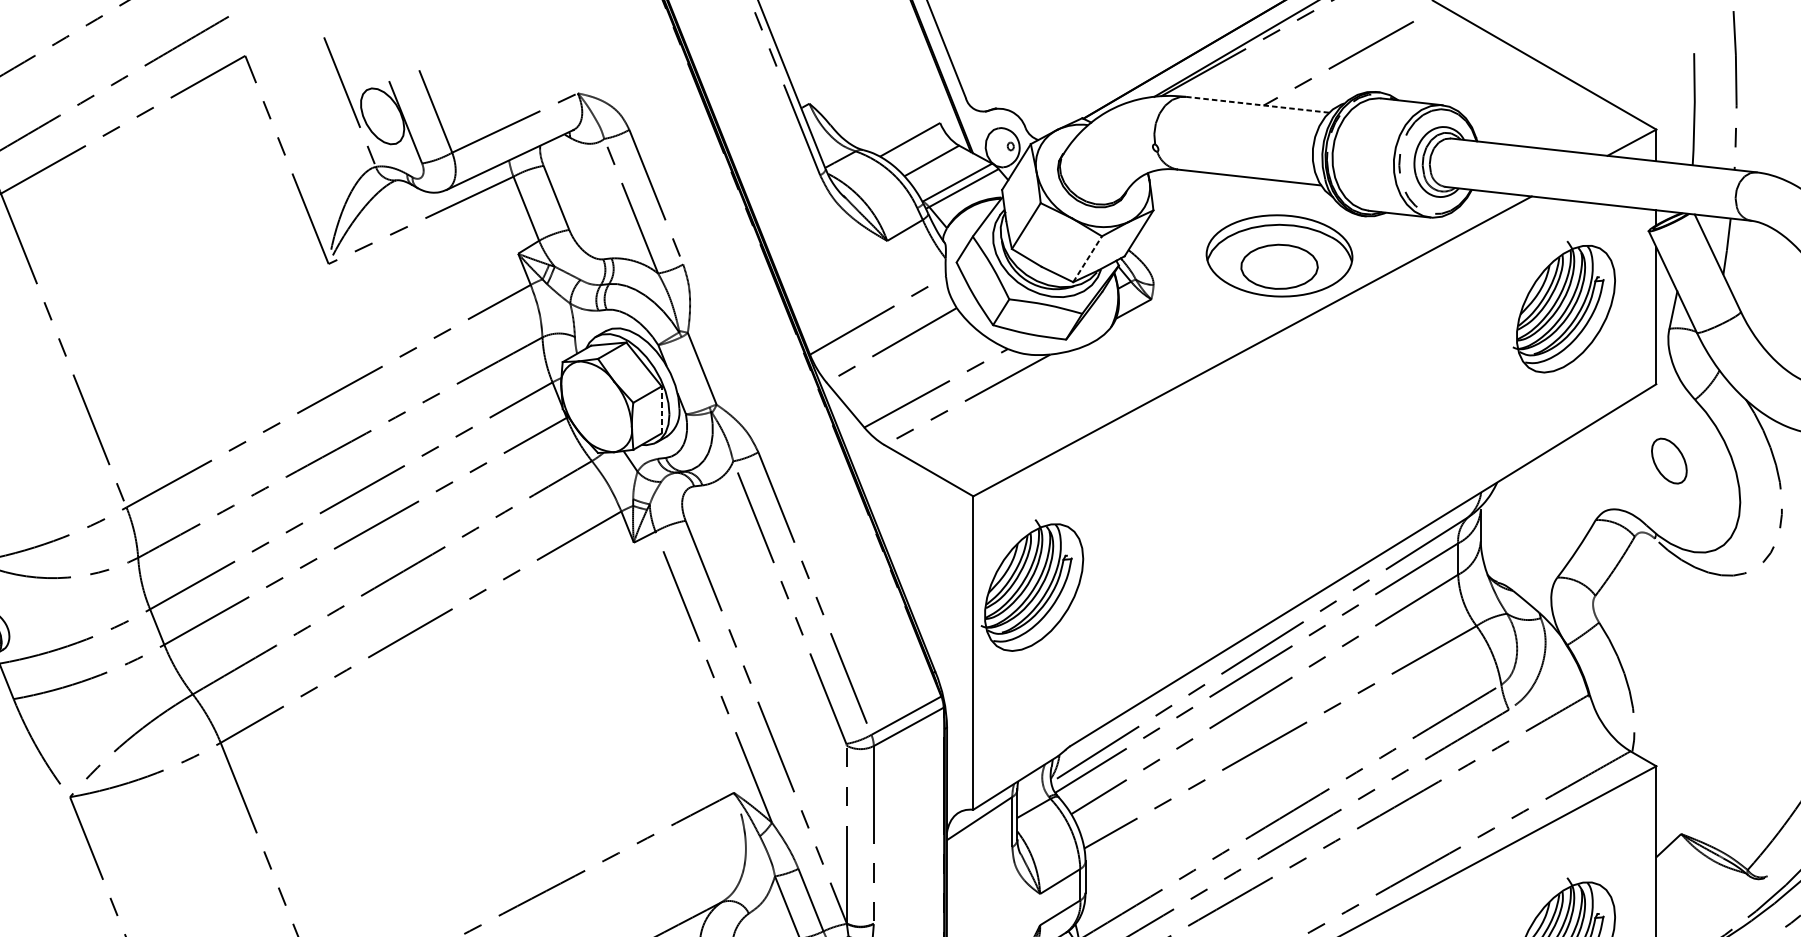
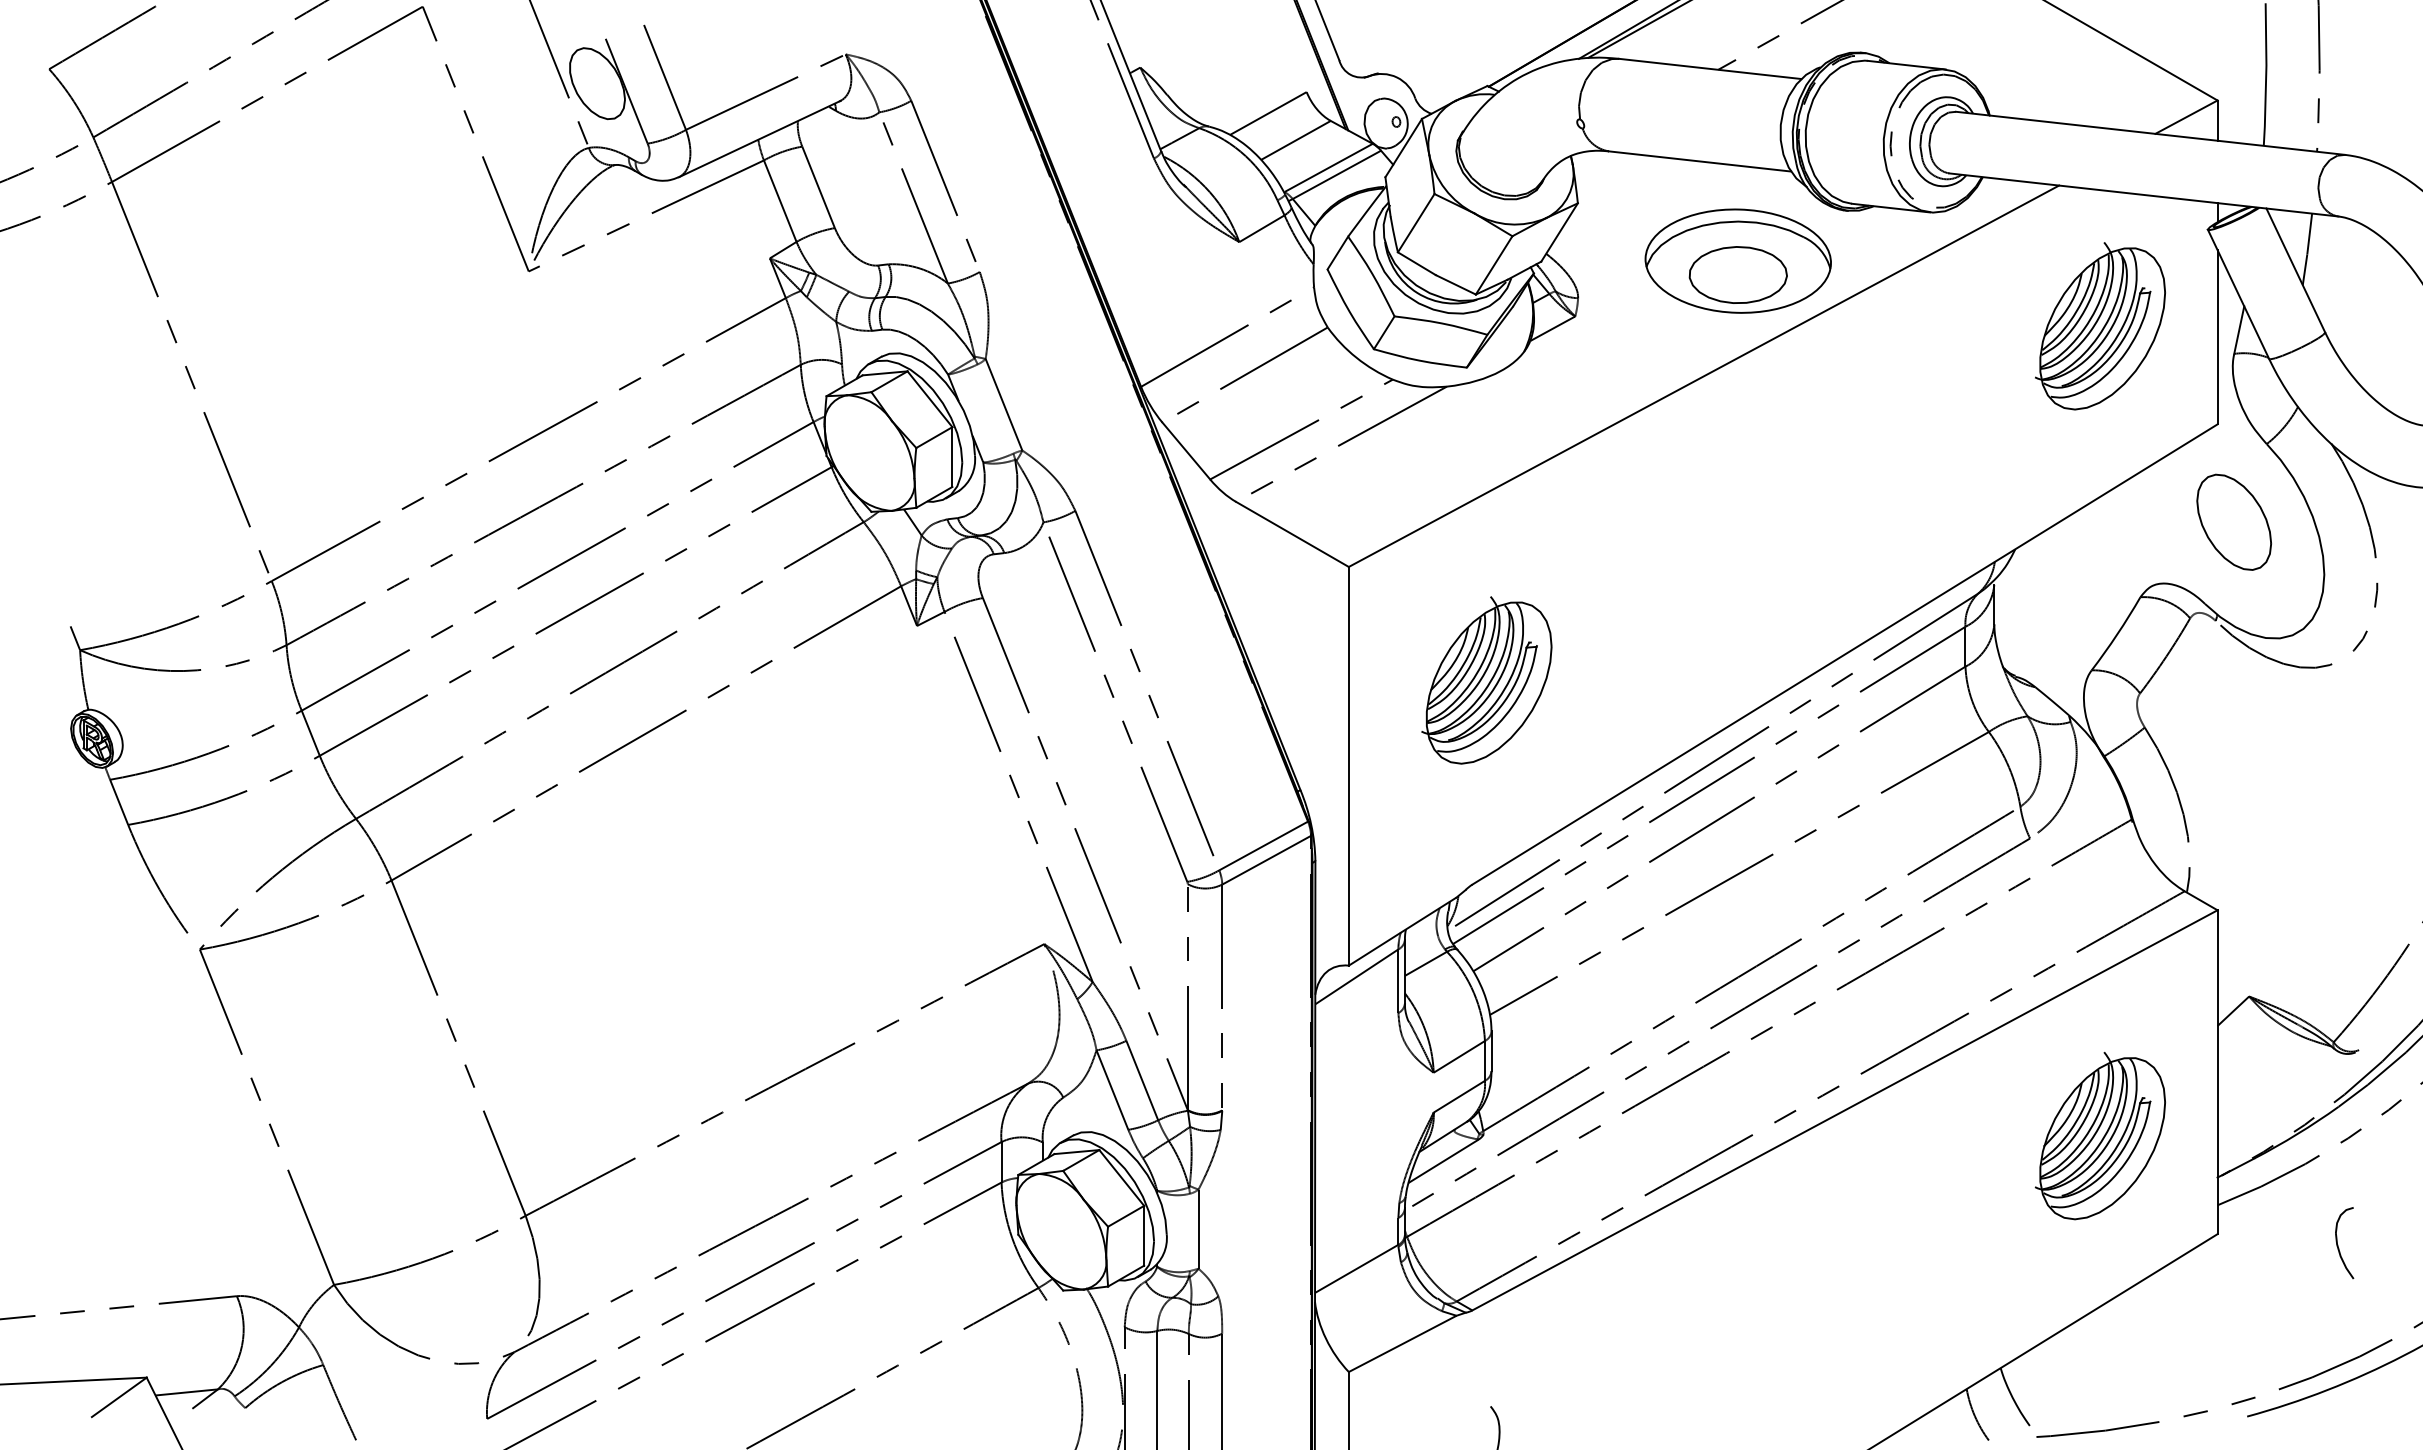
line: (1257, 104) -> (1710, 68), dashed -> solid
line: (1087, 258) -> (1494, 264), dashed -> solid
line: (661, 410) -> (952, 457), dashed -> solid
part: (1668, 460) -> (2233, 521), size x1.67
part: (1032, 585) -> (1486, 680), moved

